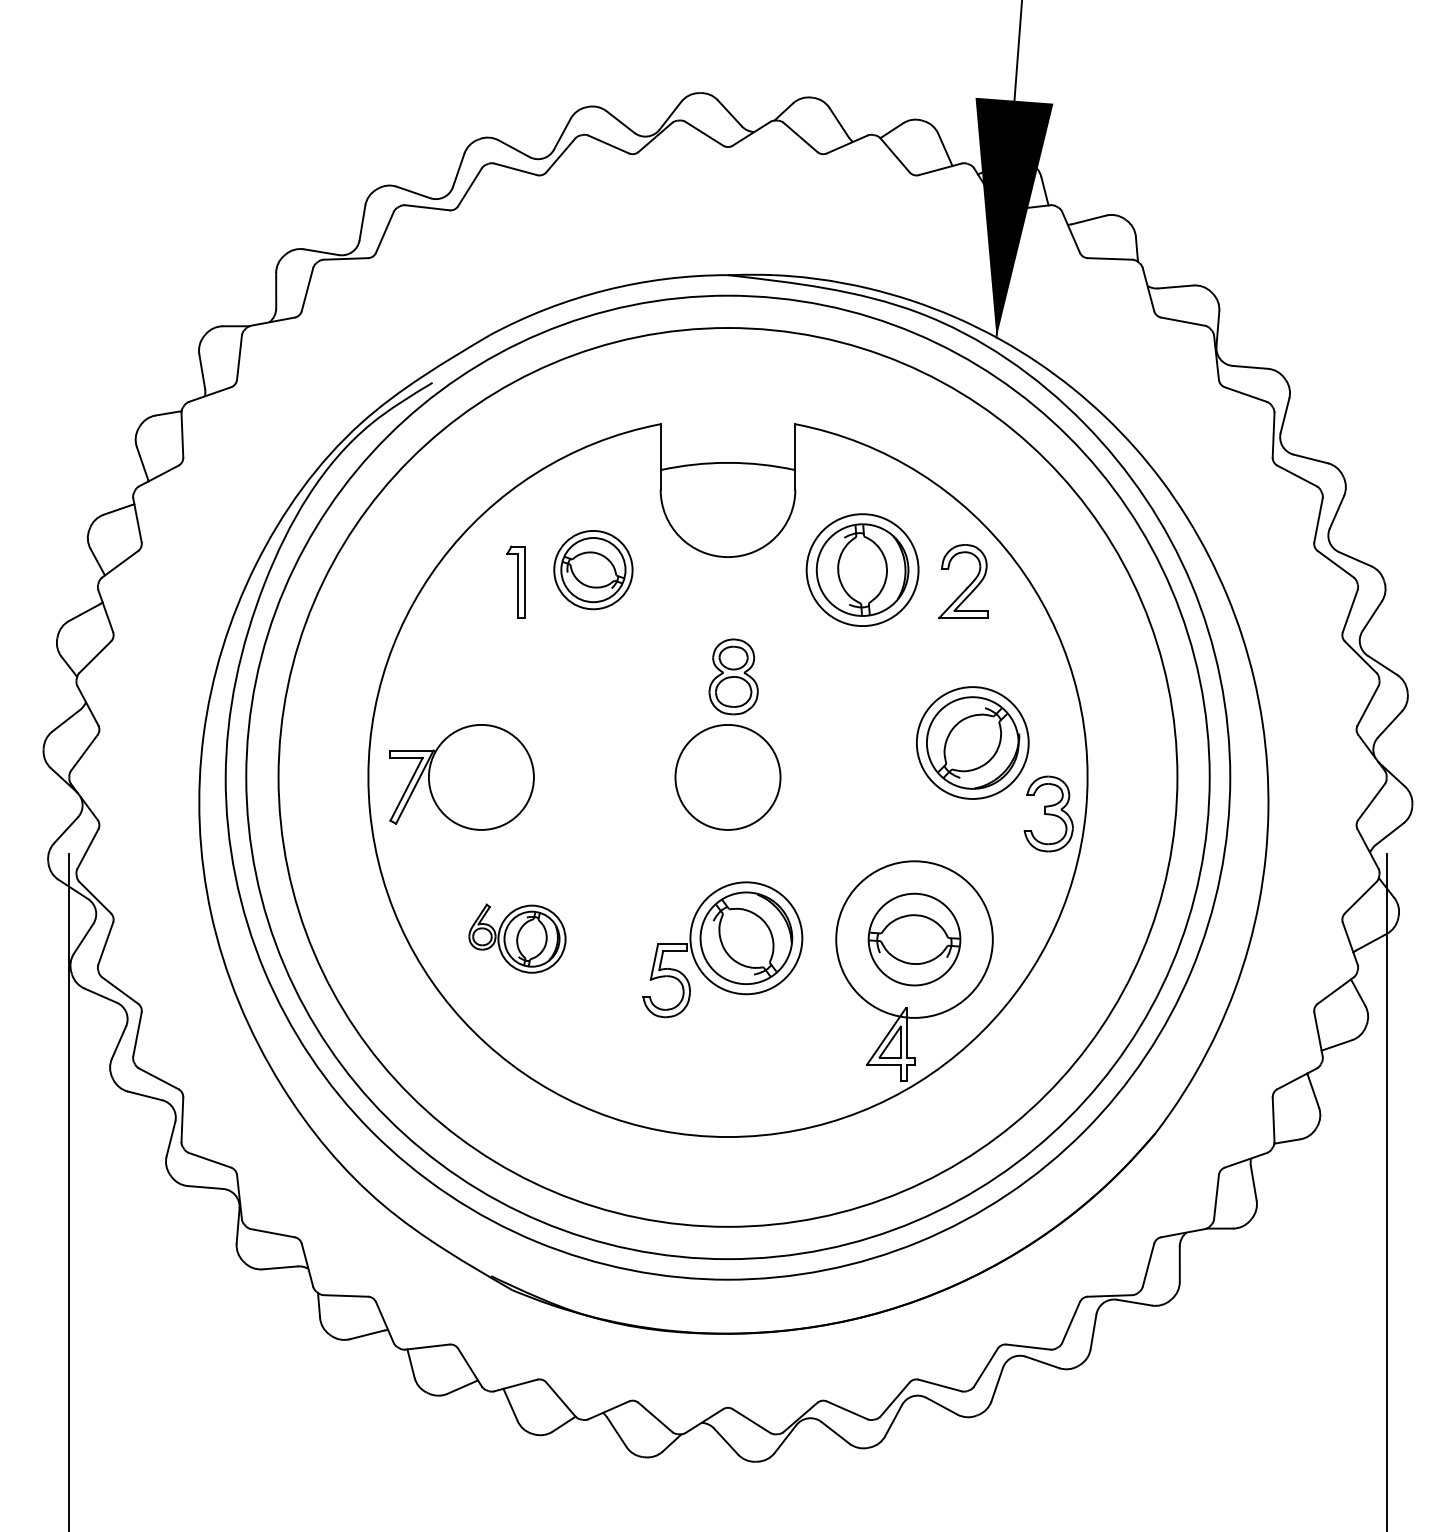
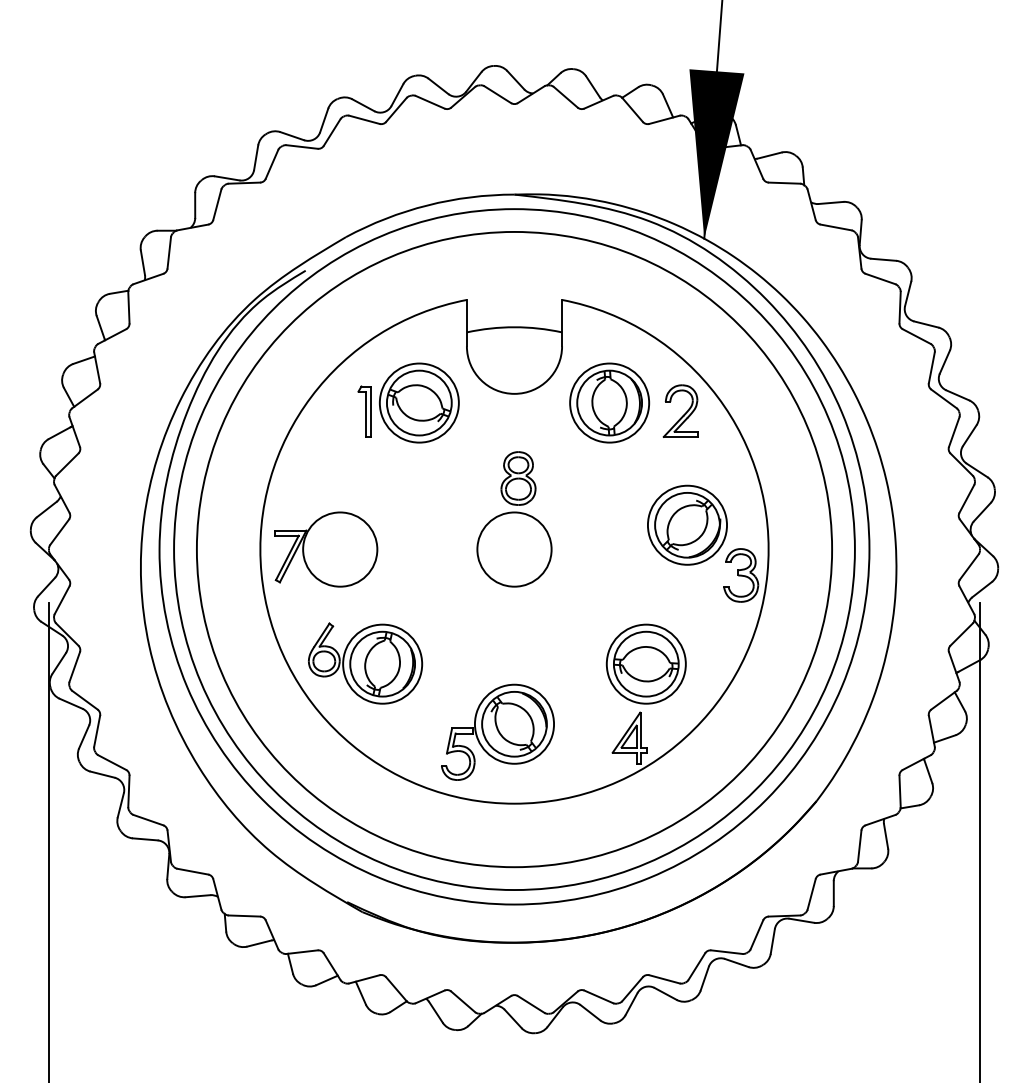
part: (593, 569) -> (419, 402), size x1.43
part: (517, 938) -> (365, 663), size x1.67
circle: (913, 938) -> (645, 663), size x0.71
part: (722, 948) -> (497, 731), moved

